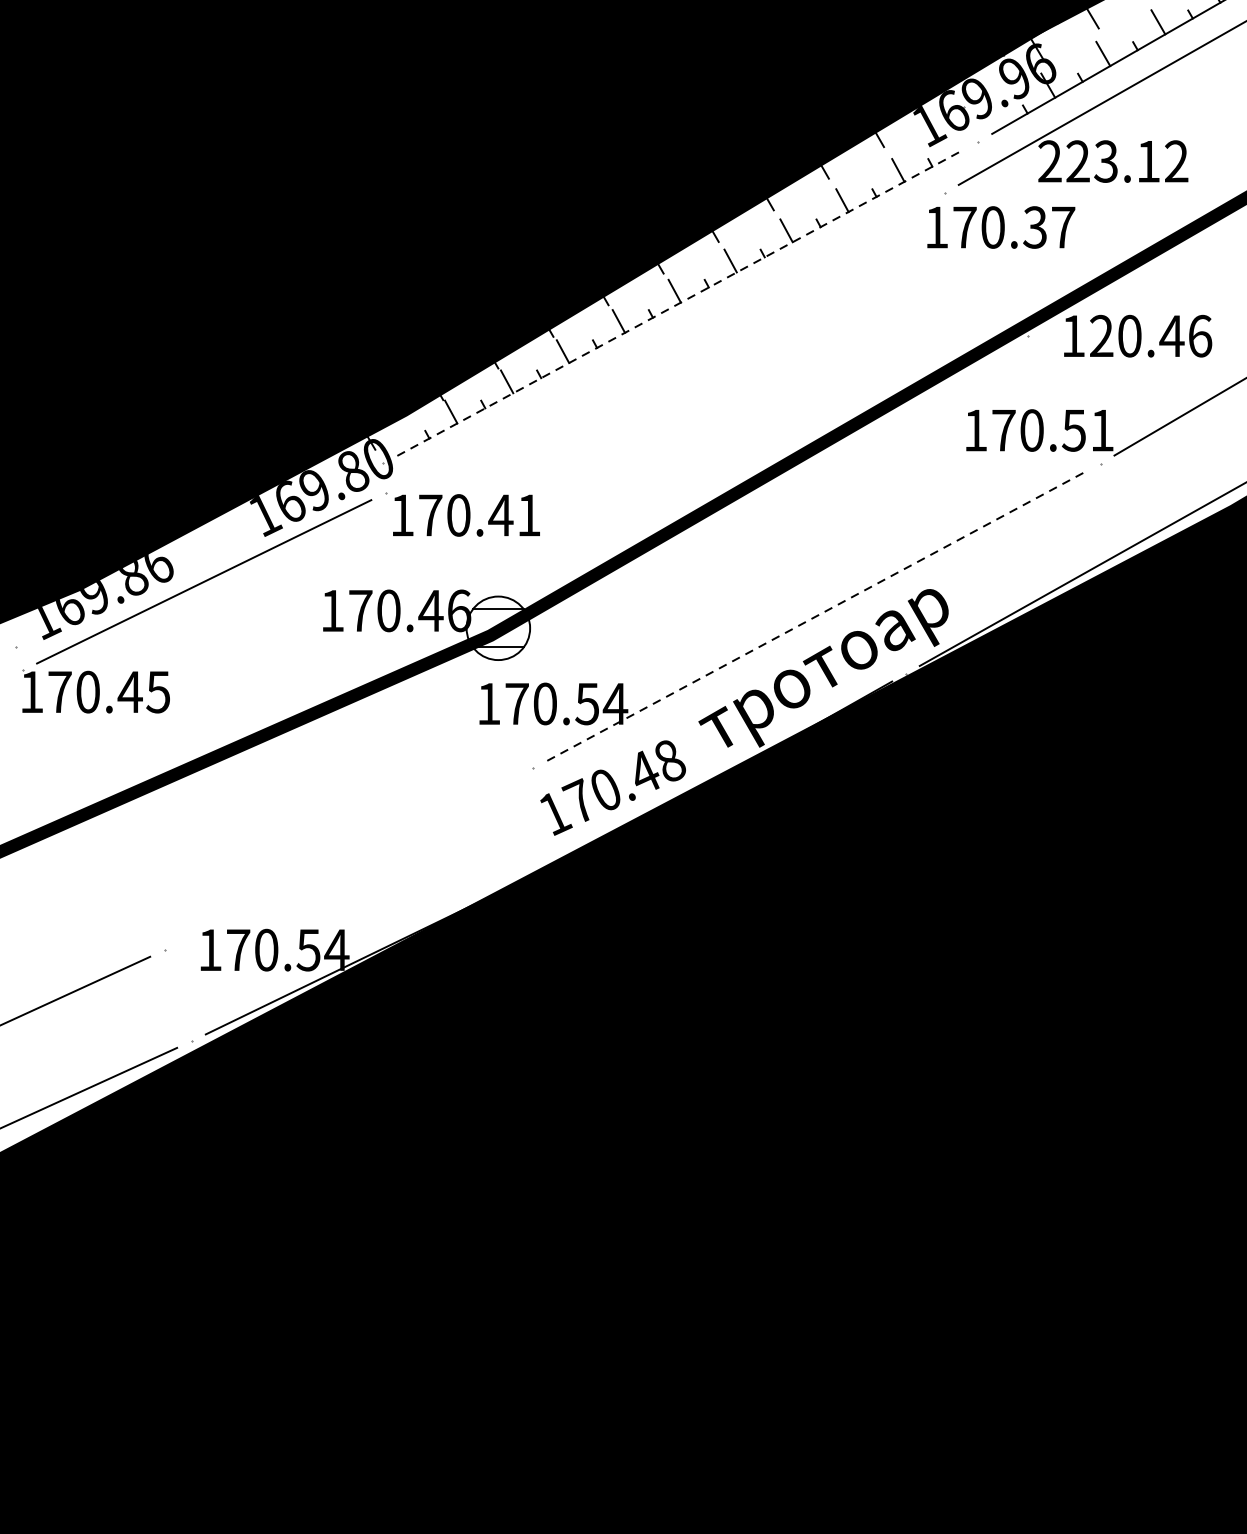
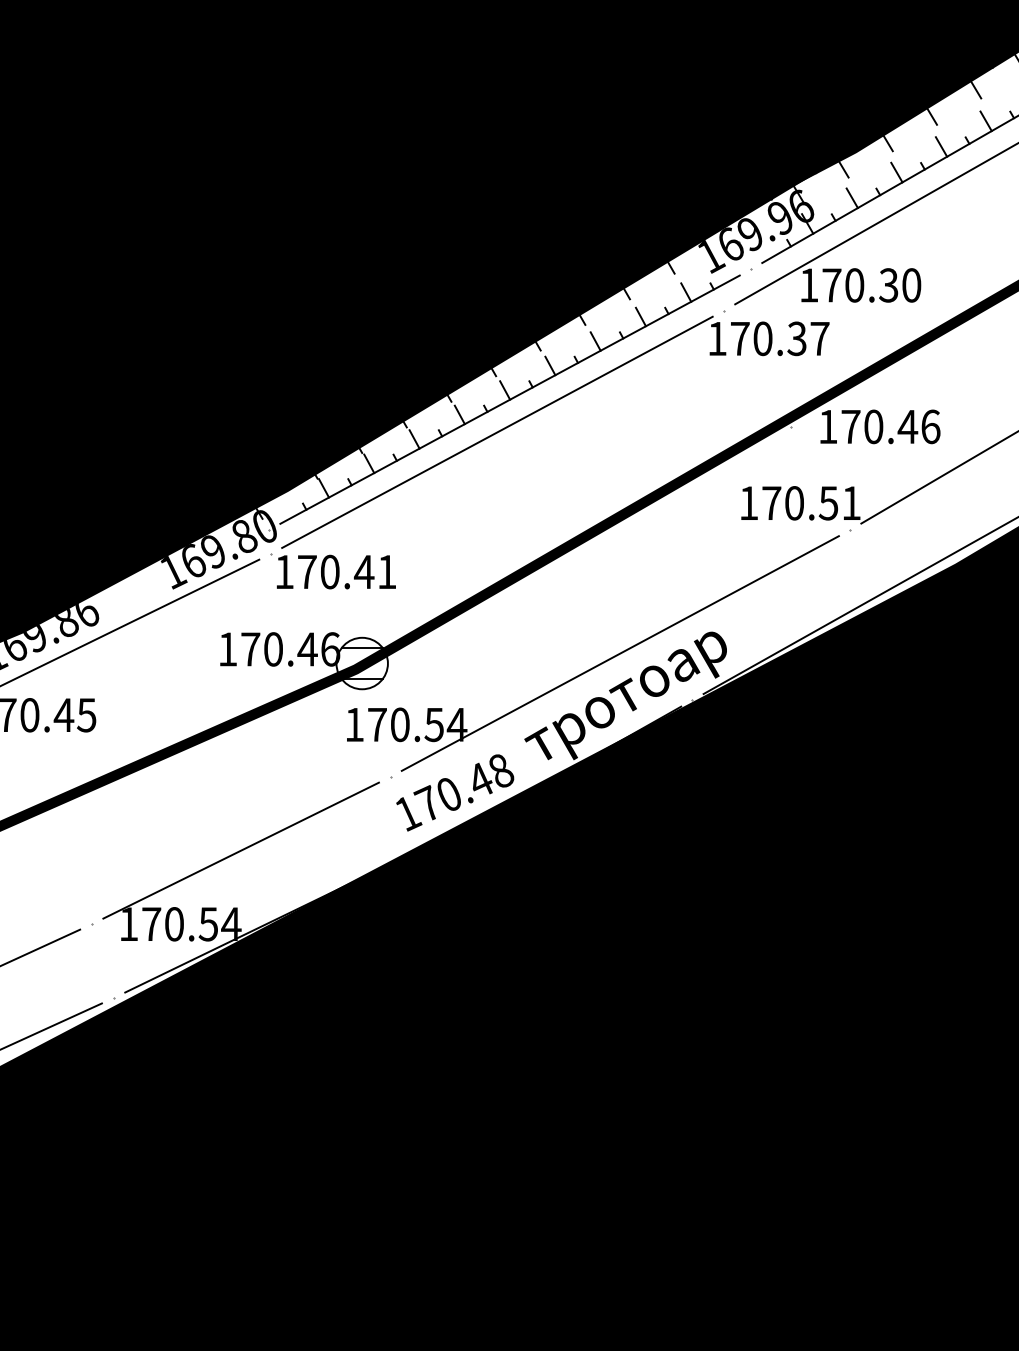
text: (1113, 161) -> (860, 285), 223.12 -> 170.30
line: (681, 302) -> (510, 399), dashed -> solid
text: (1101, 335) -> (850, 426), 120.46 -> 170.46
line: (665, 341) -> (497, 431), added
line: (817, 615) -> (620, 653), dashed -> solid
line: (348, 859) -> (240, 850), added

